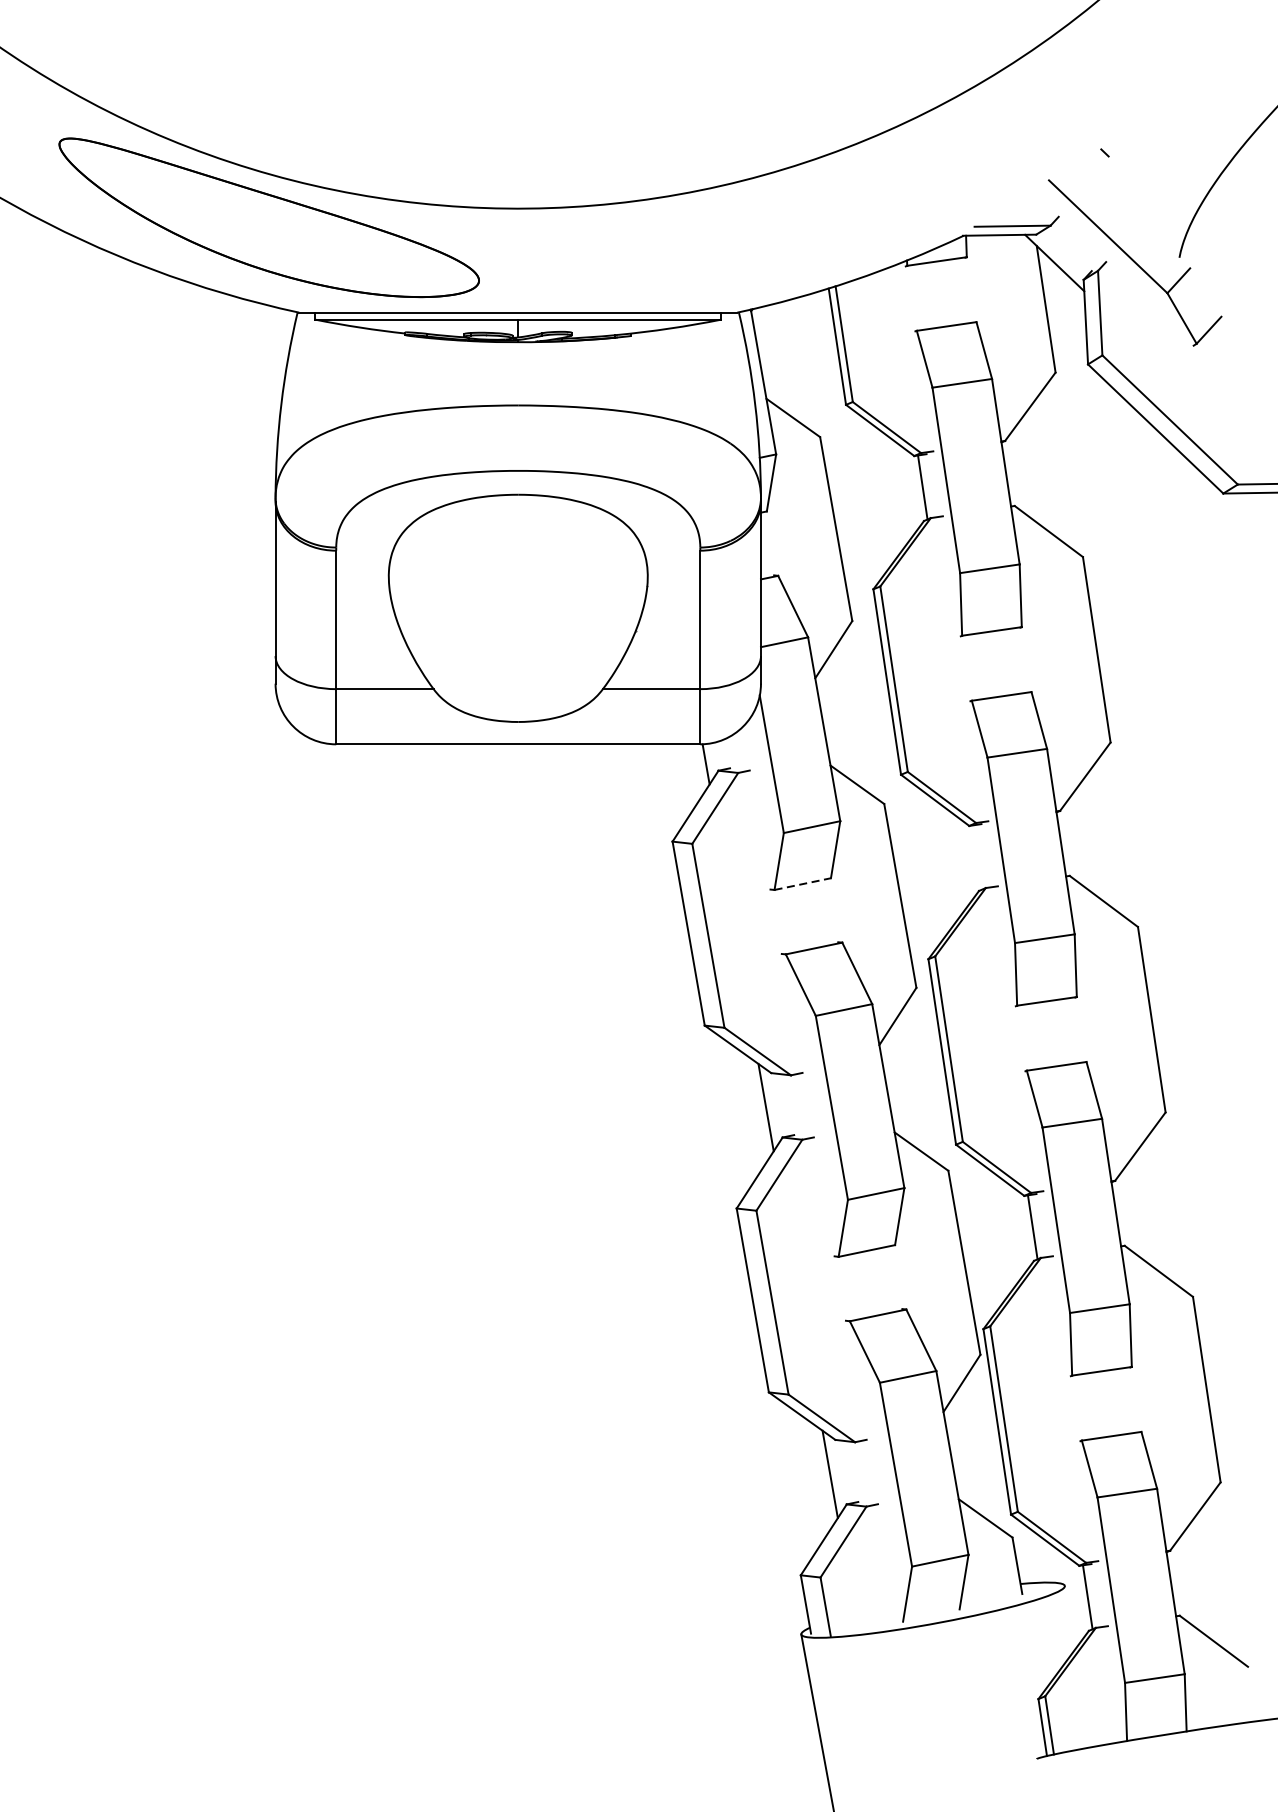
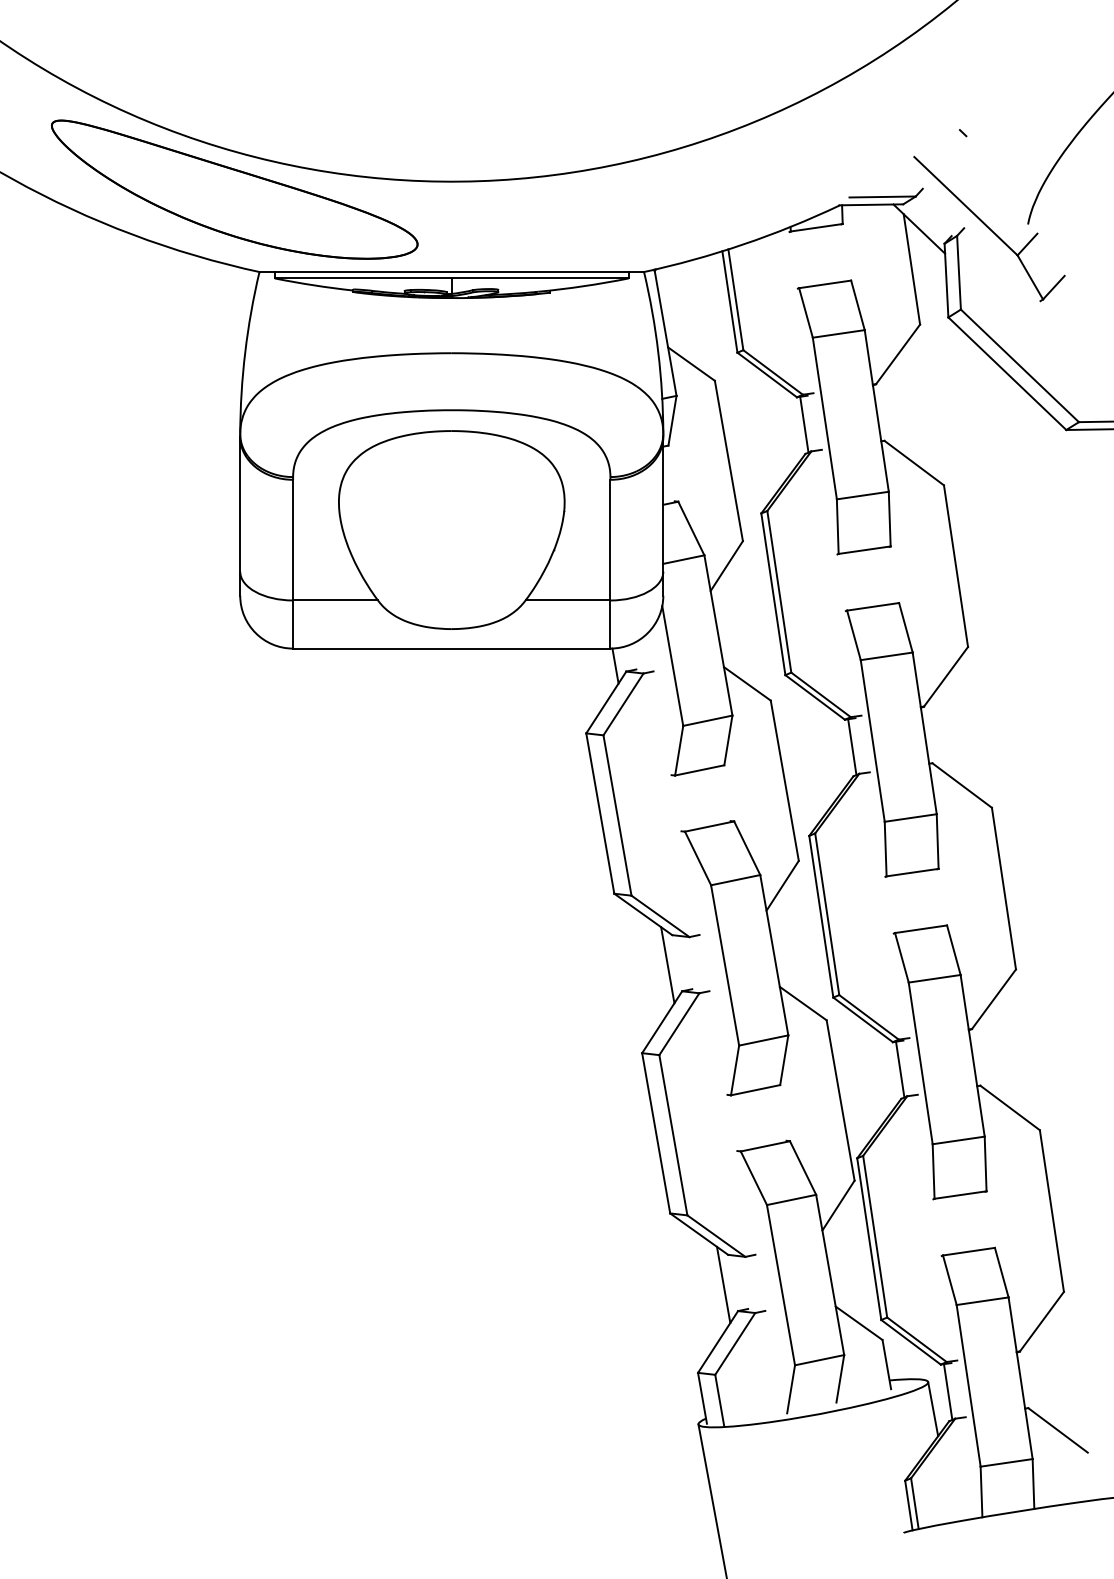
line: (978, 857) -> (852, 747), added
line: (803, 884) -> (700, 770), dashed -> solid
line: (1070, 1617) -> (933, 1409), added

